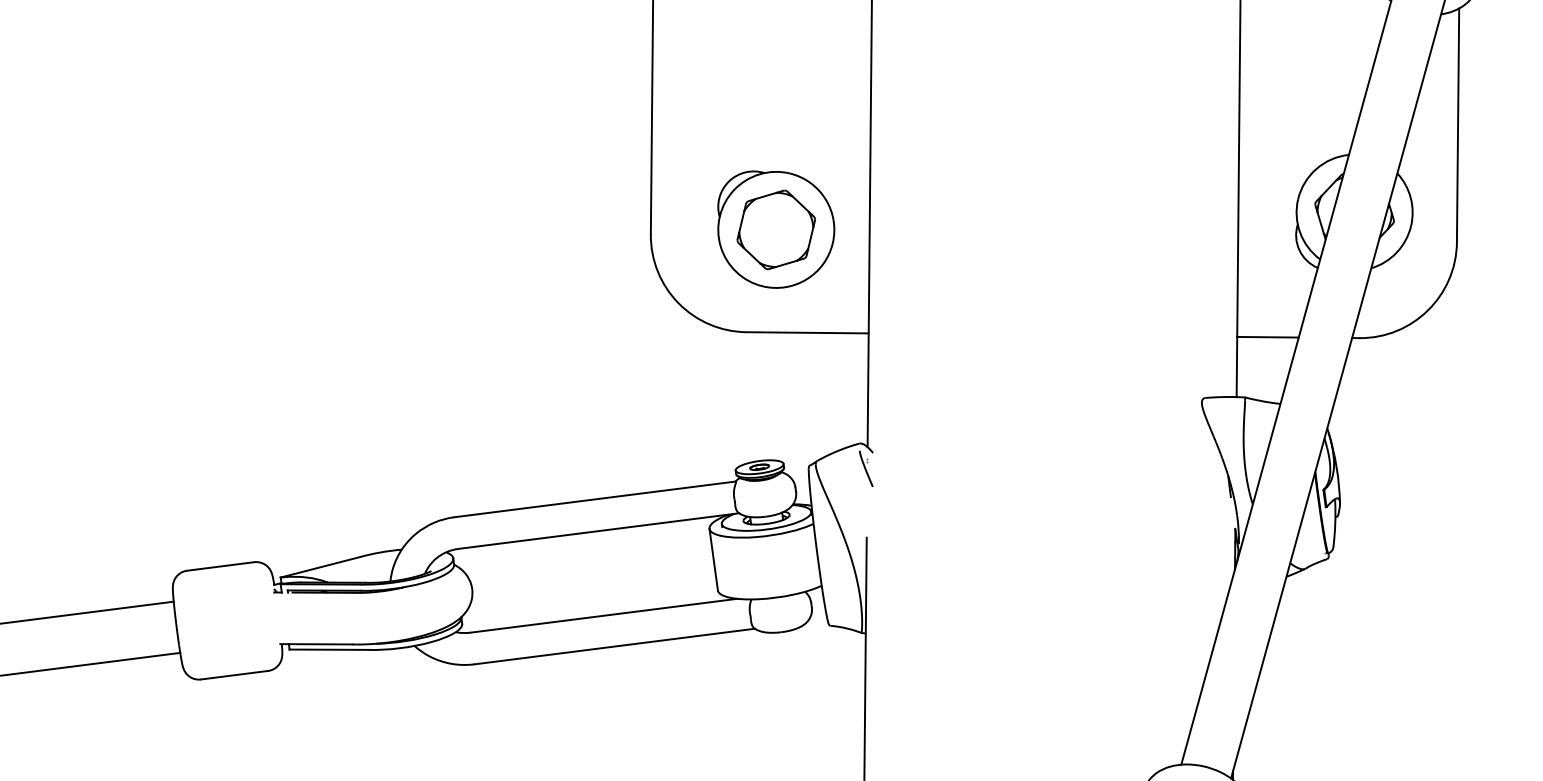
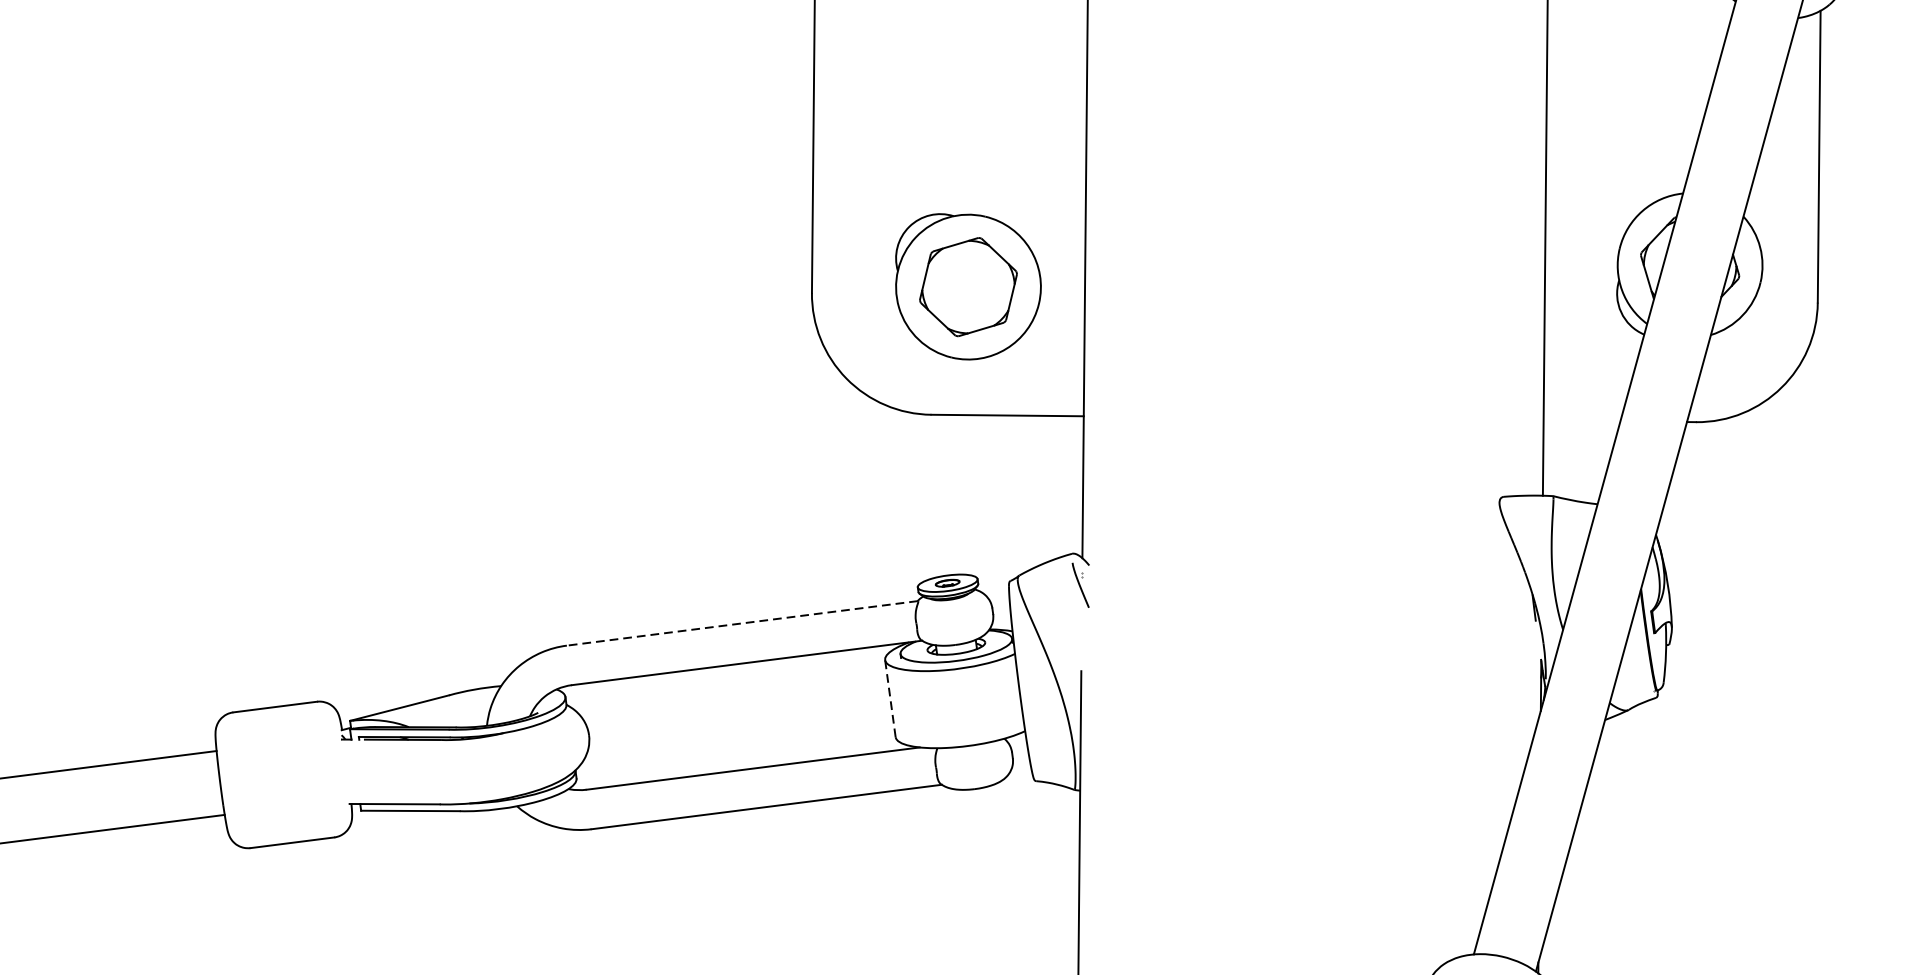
line: (1267, 336) -> (1581, 420), removed
line: (595, 499) -> (742, 623), solid -> dashed
line: (713, 559) -> (890, 698), solid -> dashed

